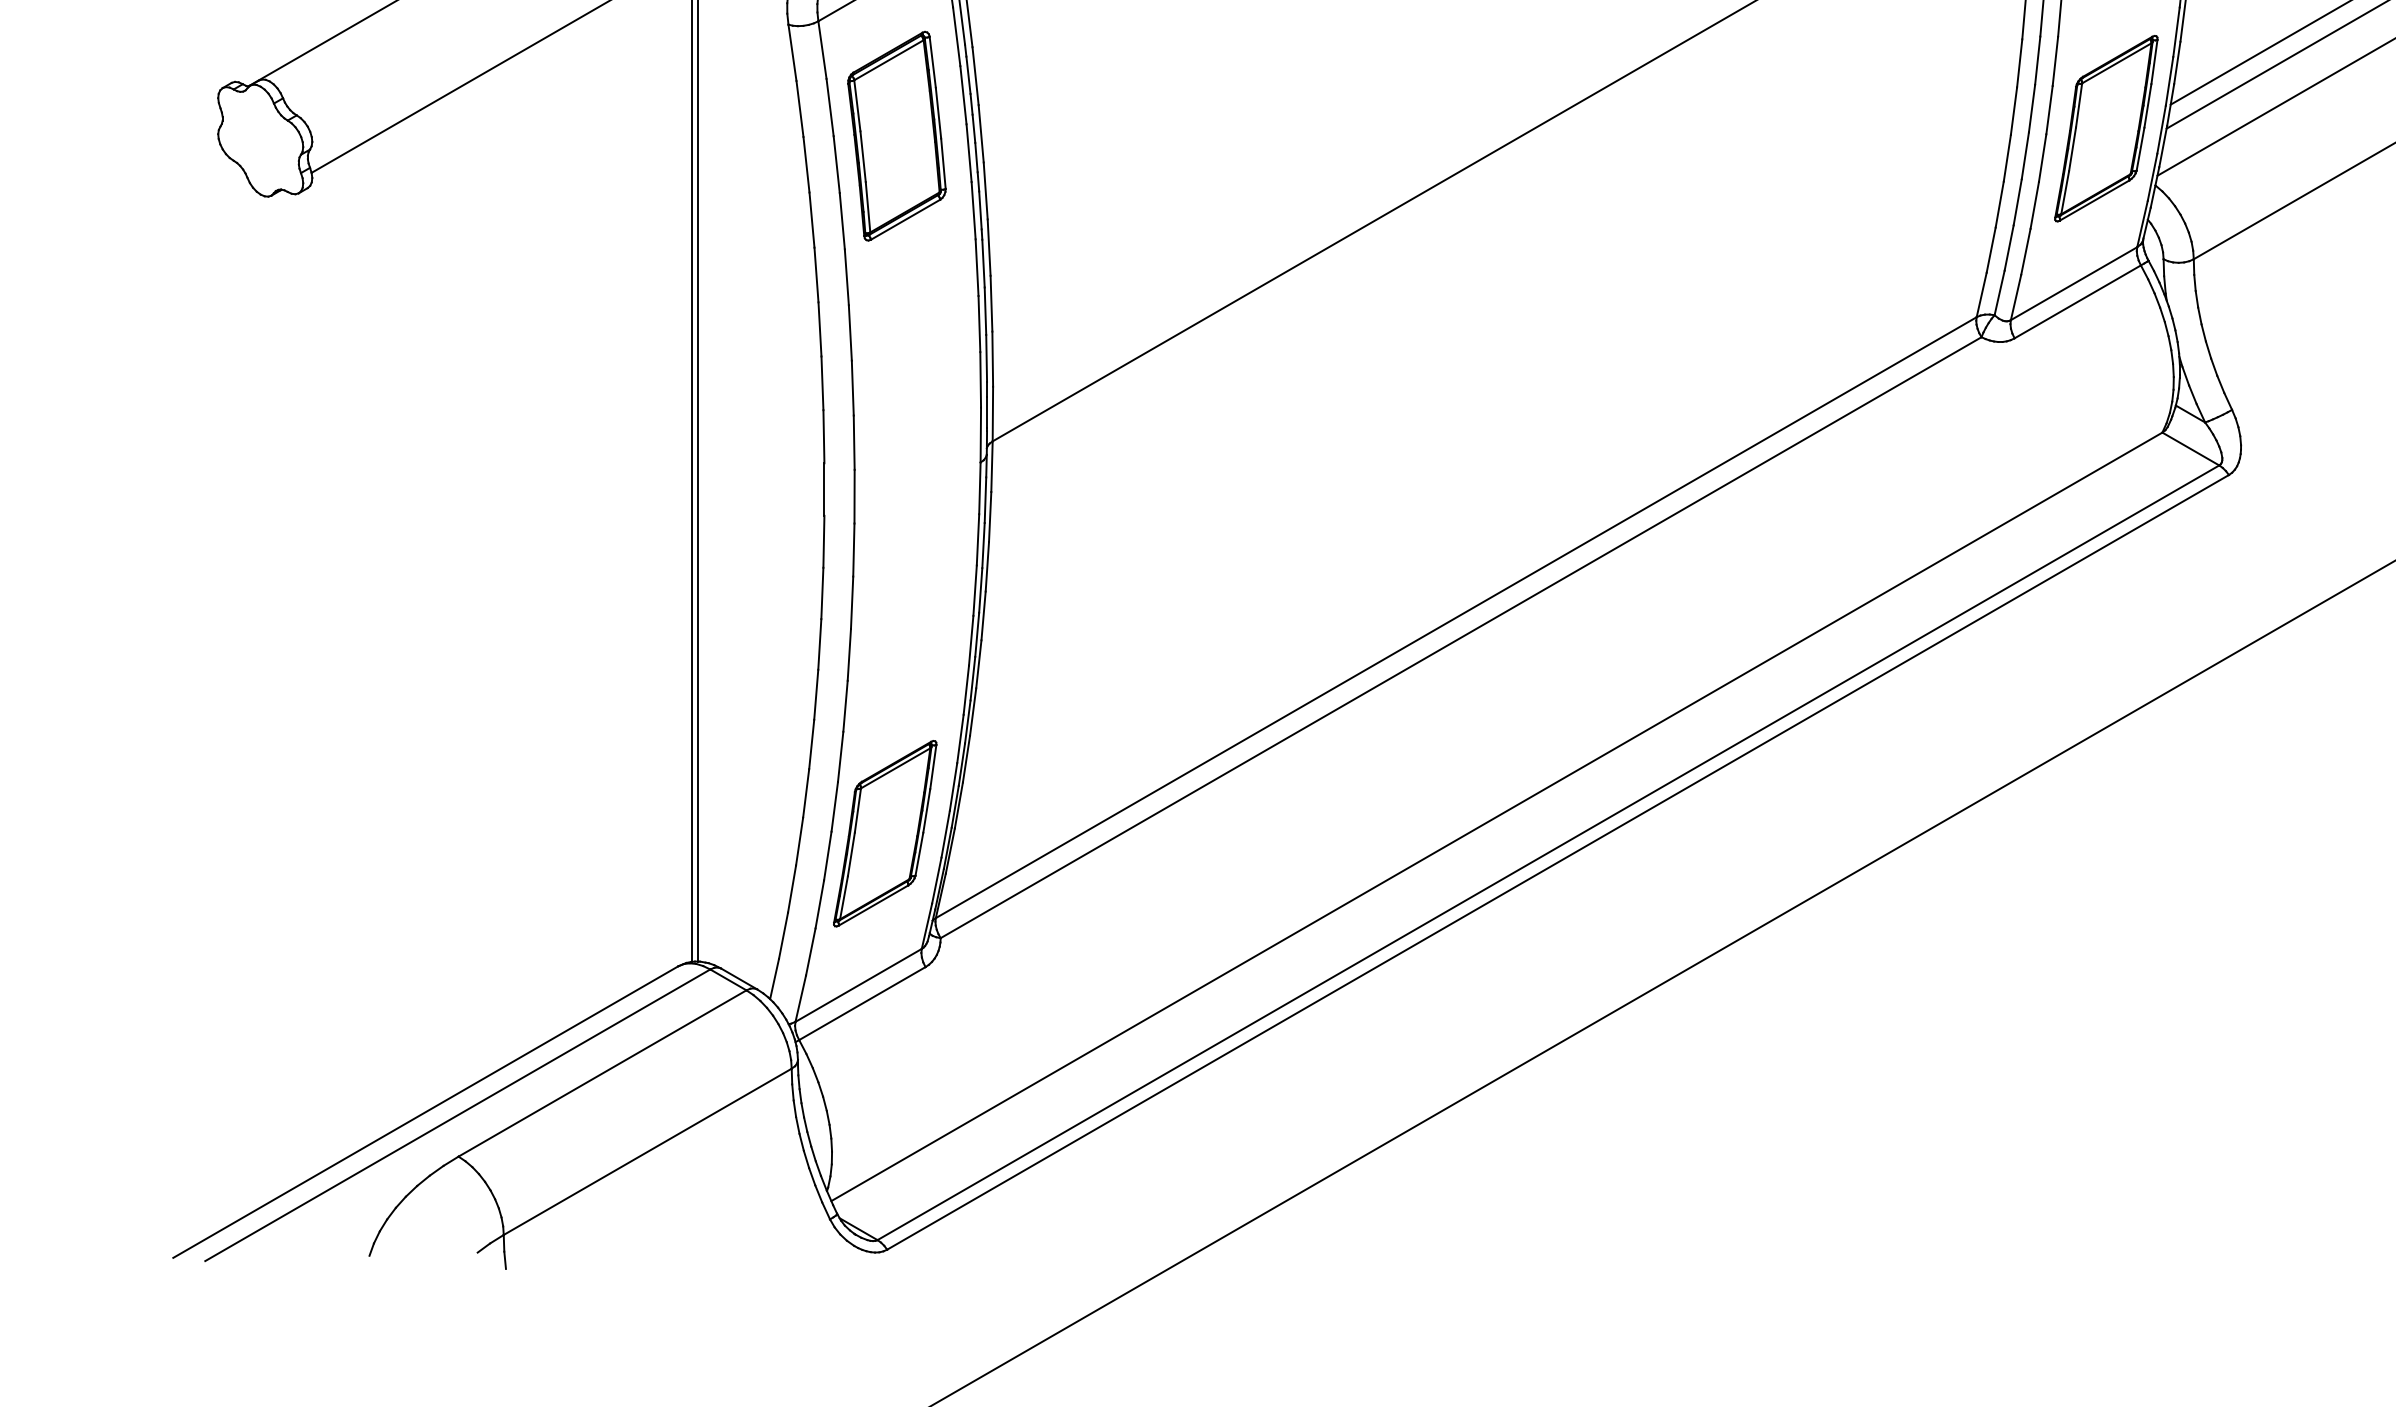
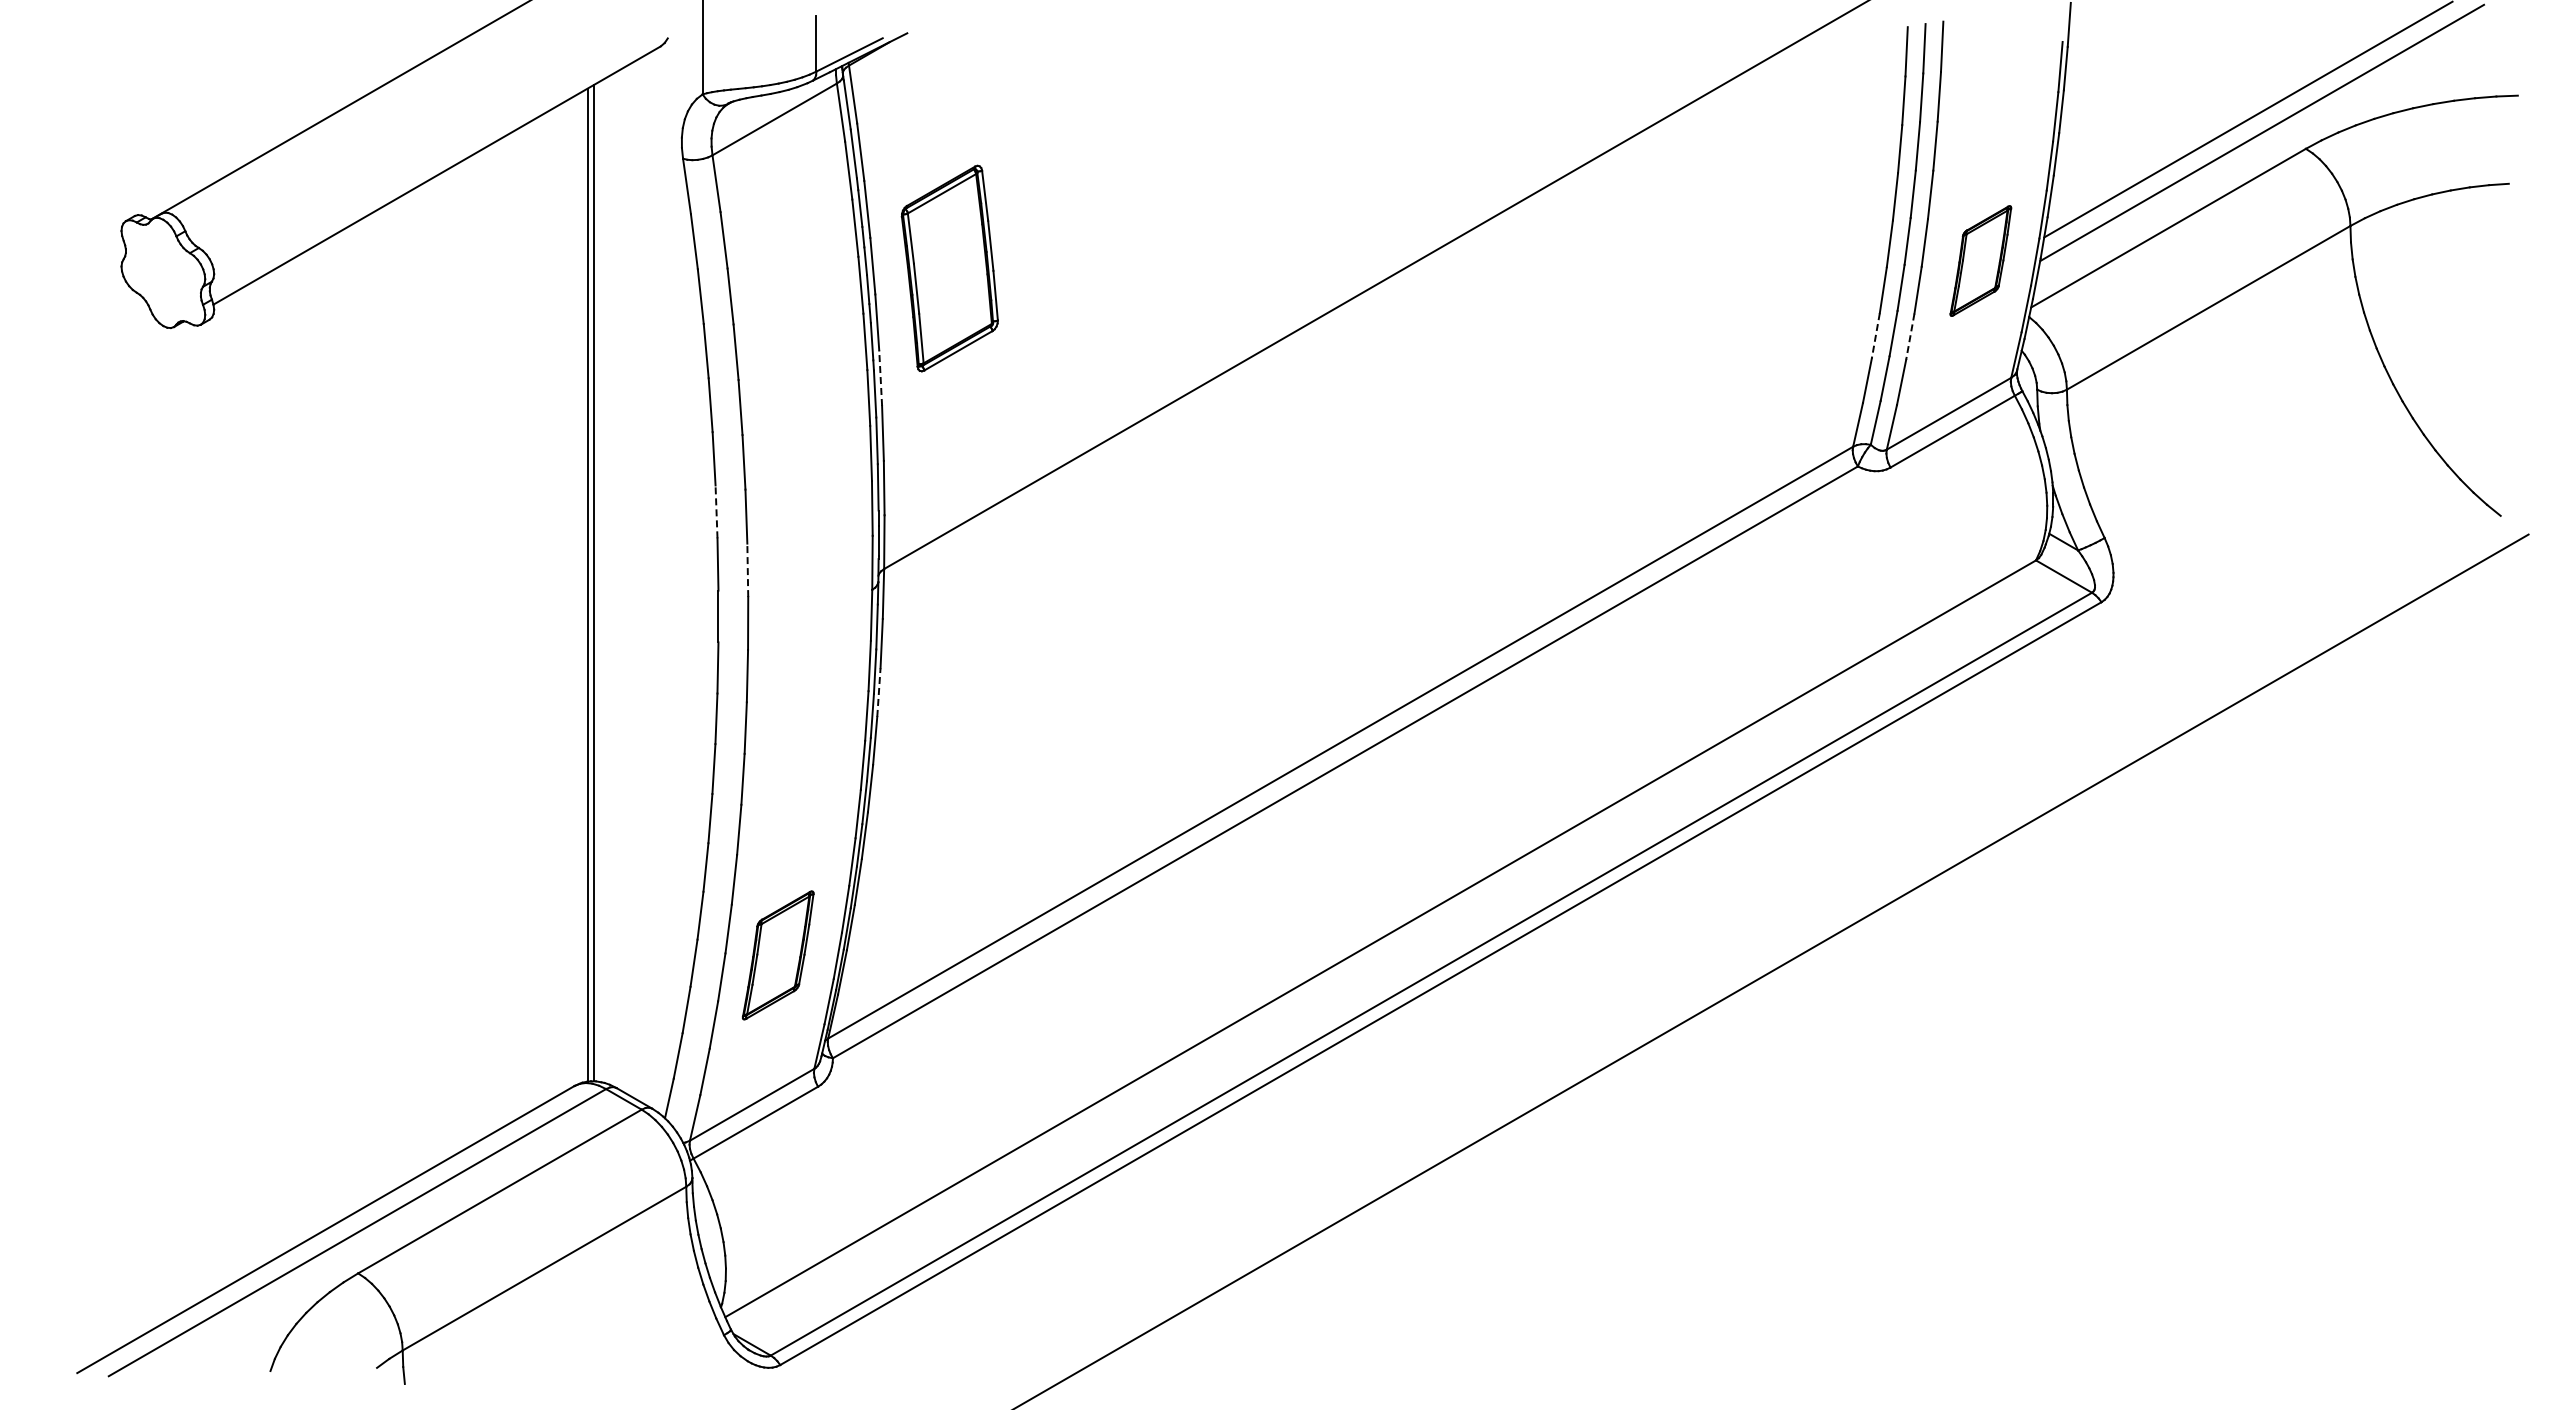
part: (2106, 128) -> (1980, 260), size x0.6
part: (896, 136) -> (949, 268), moved
line: (1999, 204) -> (1875, 335), solid -> dashed
line: (2034, 206) -> (1910, 337), solid -> dashed
line: (988, 247) -> (880, 378), solid -> dashed
line: (822, 382) -> (716, 511), solid -> dashed
line: (853, 442) -> (747, 570), solid -> dashed
line: (986, 566) -> (878, 692), solid -> dashed
part: (884, 833) -> (777, 955), size x0.7

